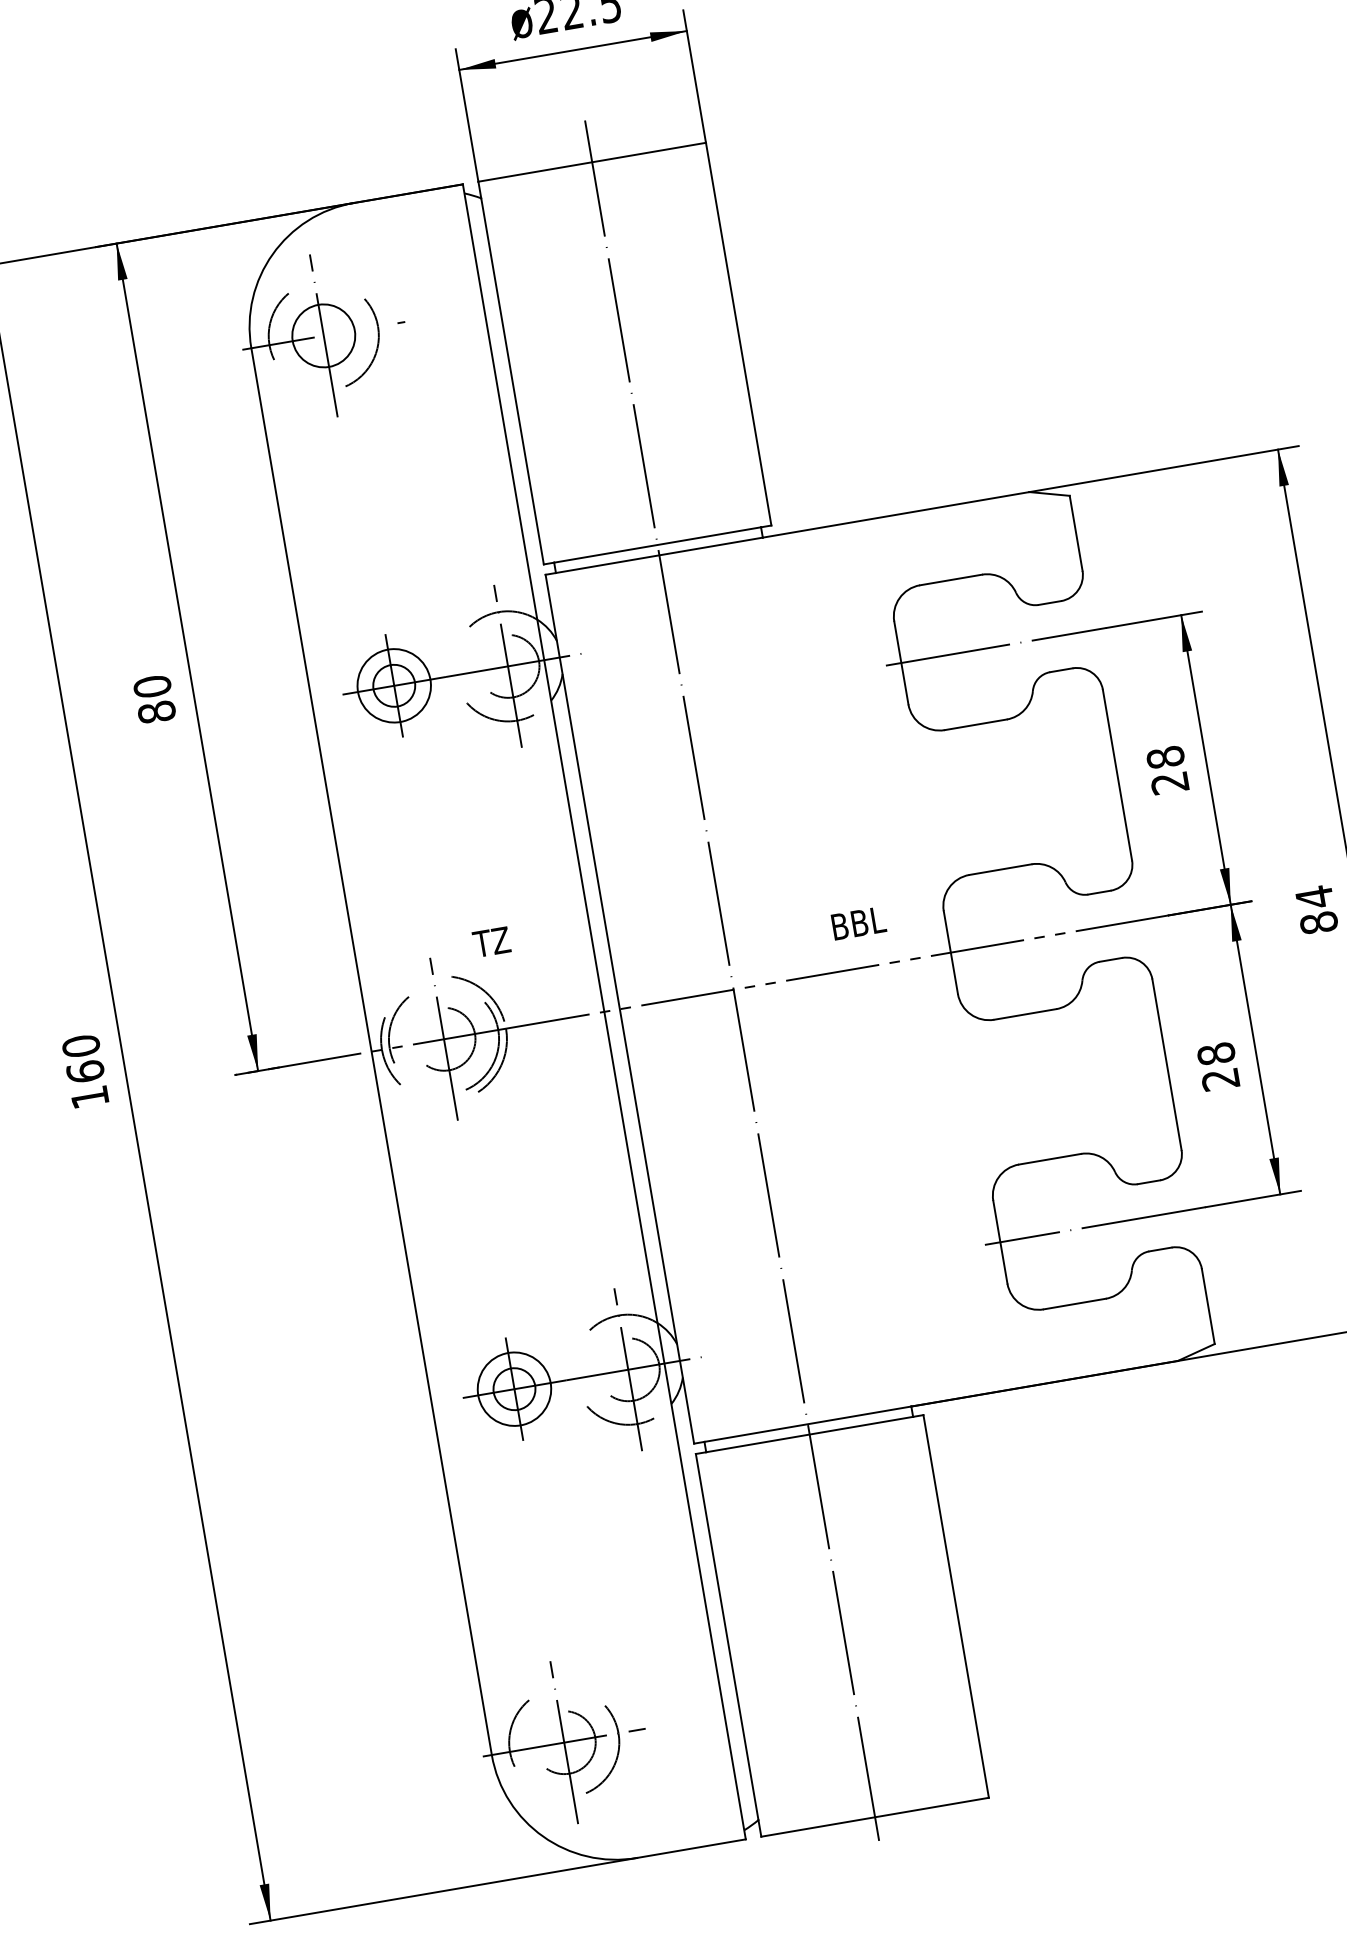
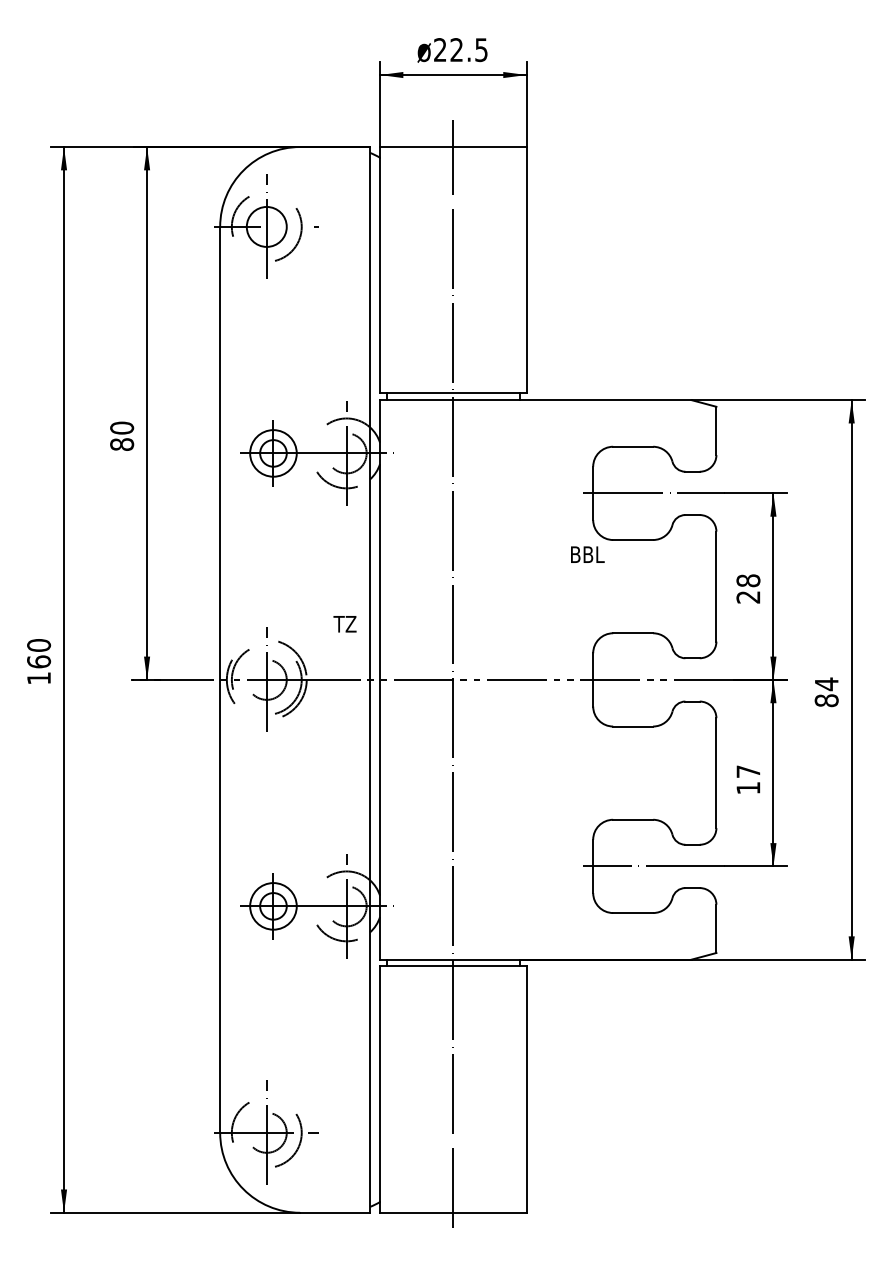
text: (858, 923) -> (587, 554), moved
text: (490, 942) -> (344, 624), moved
text: (1218, 1066) -> (748, 779), 28 -> 17

